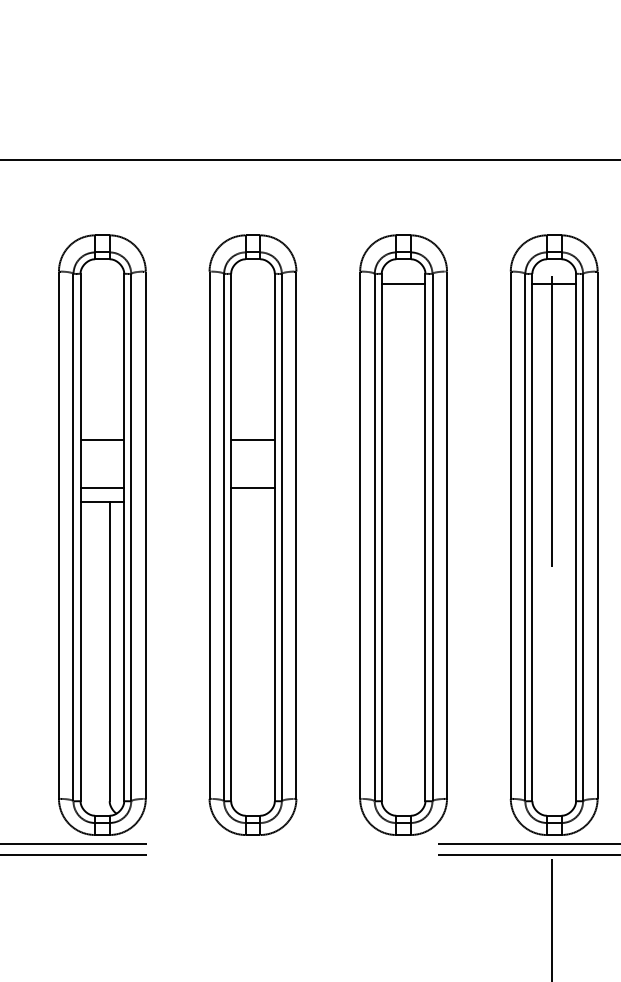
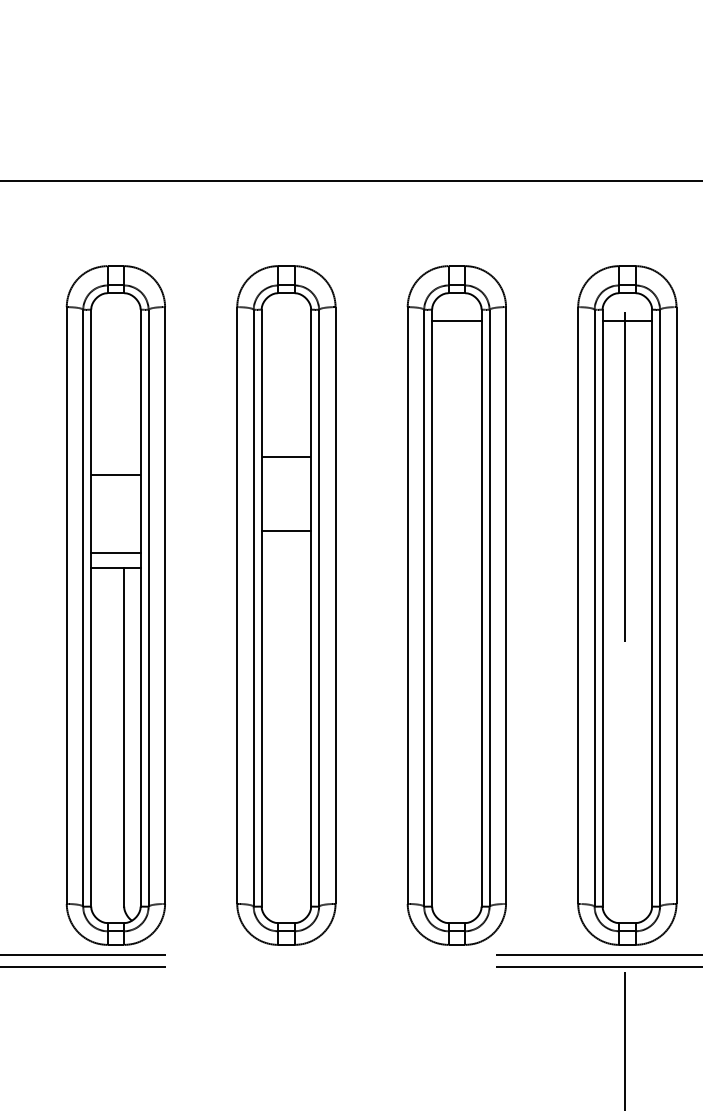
line: (101, 439) -> (115, 474), moved
line: (253, 439) -> (286, 456), moved
line: (253, 488) -> (286, 530), moved

